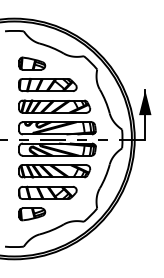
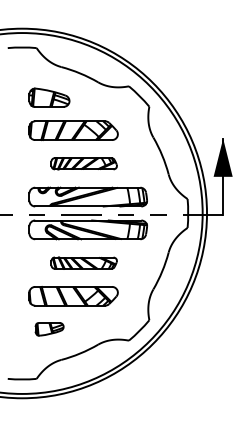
part: (54, 106) -> (83, 163), size x0.6
part: (54, 171) -> (83, 263), size x0.6
part: (32, 214) -> (49, 329), size x0.7

